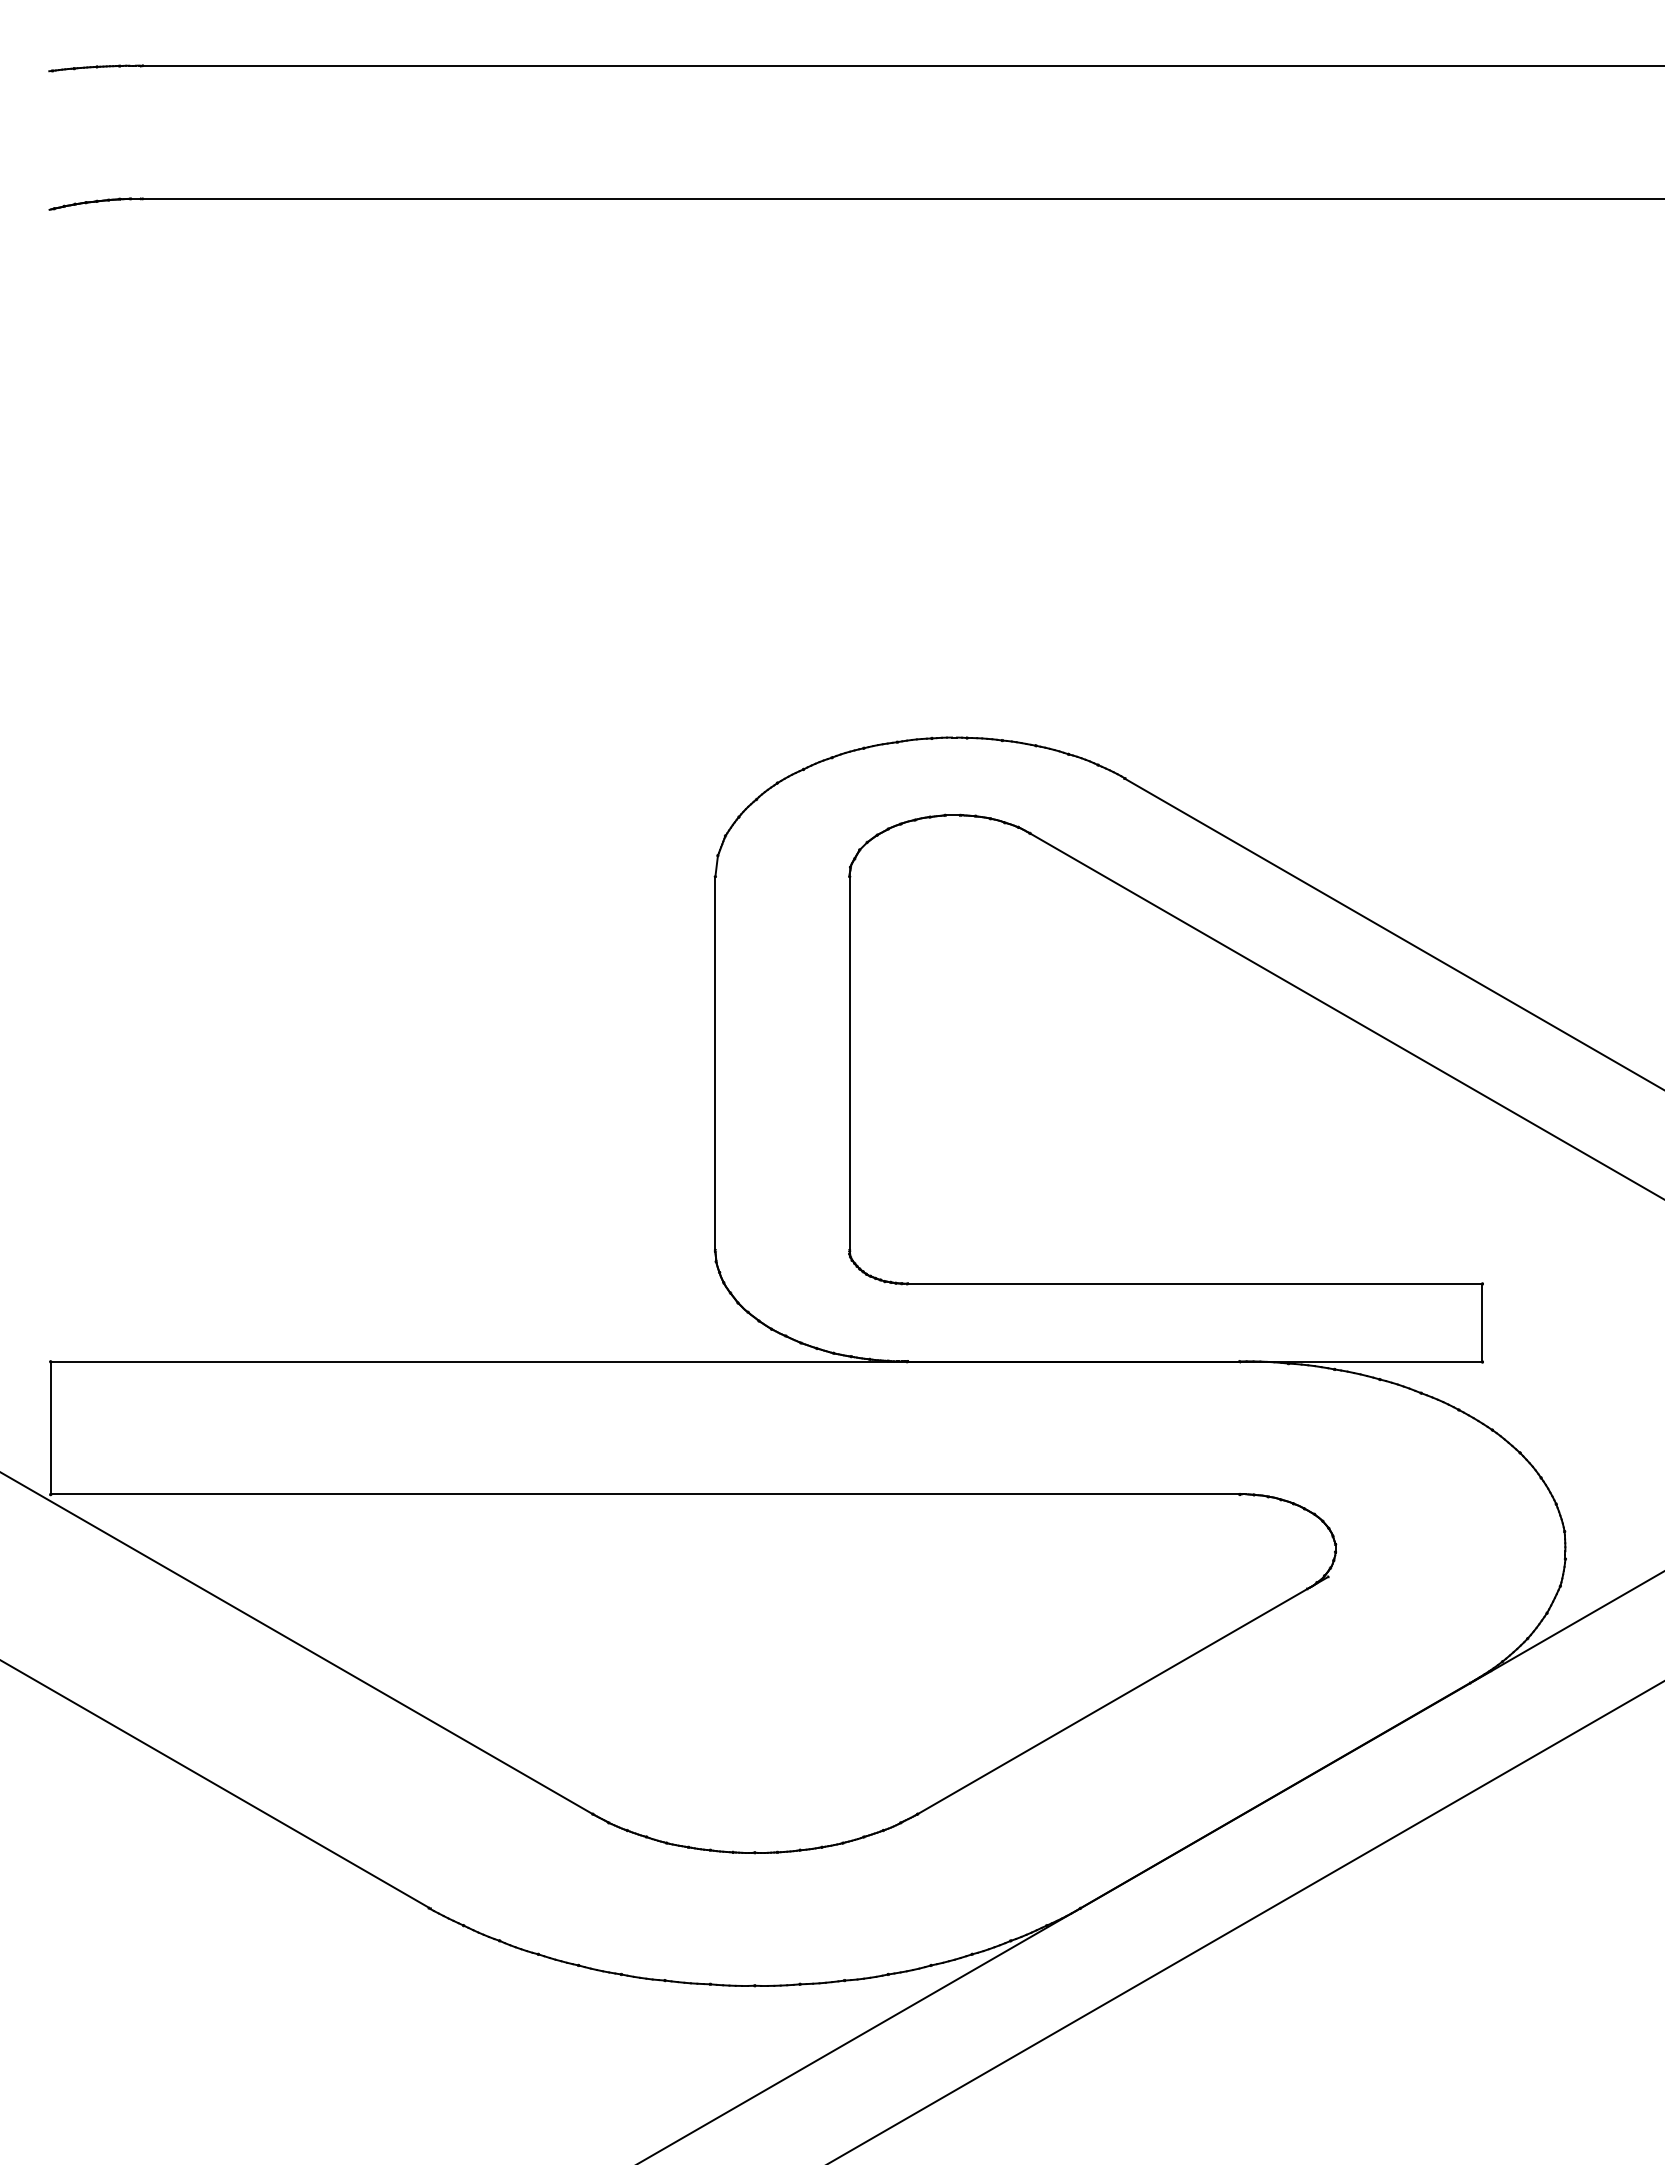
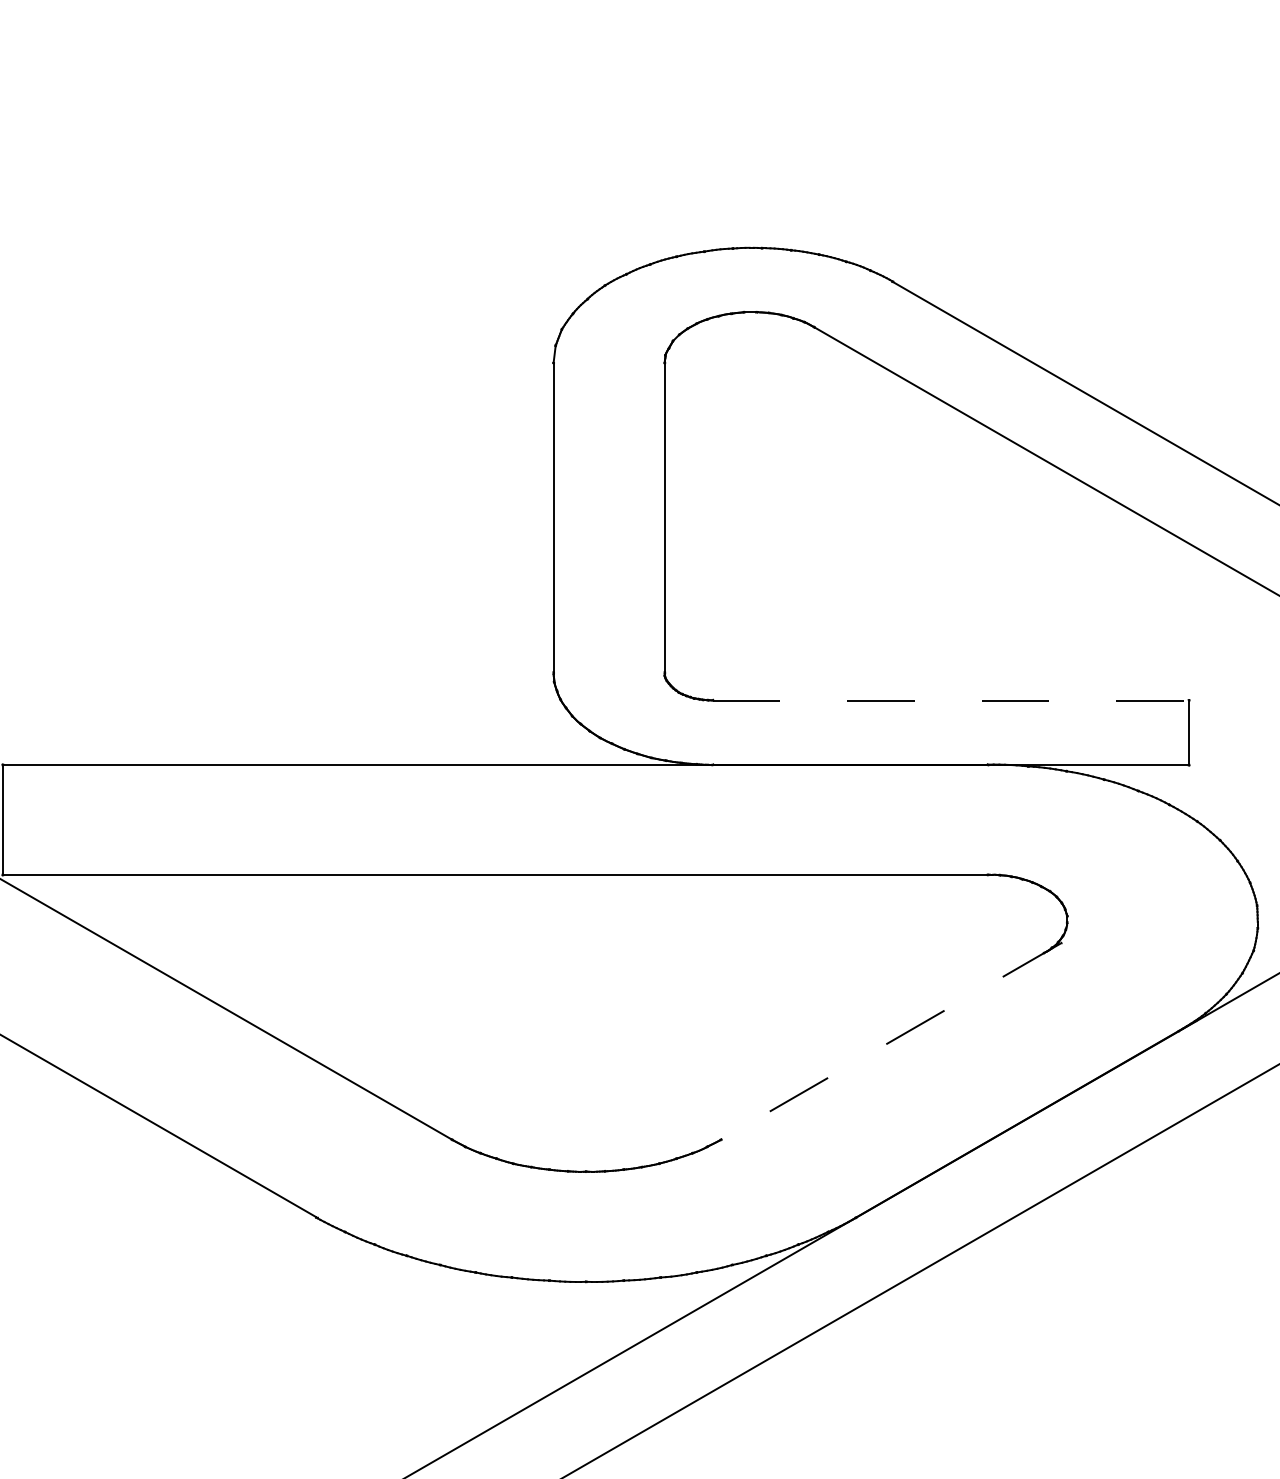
line: (1195, 1284) -> (951, 700), solid -> dashed
line: (1122, 1695) -> (890, 1041), solid -> dashed

